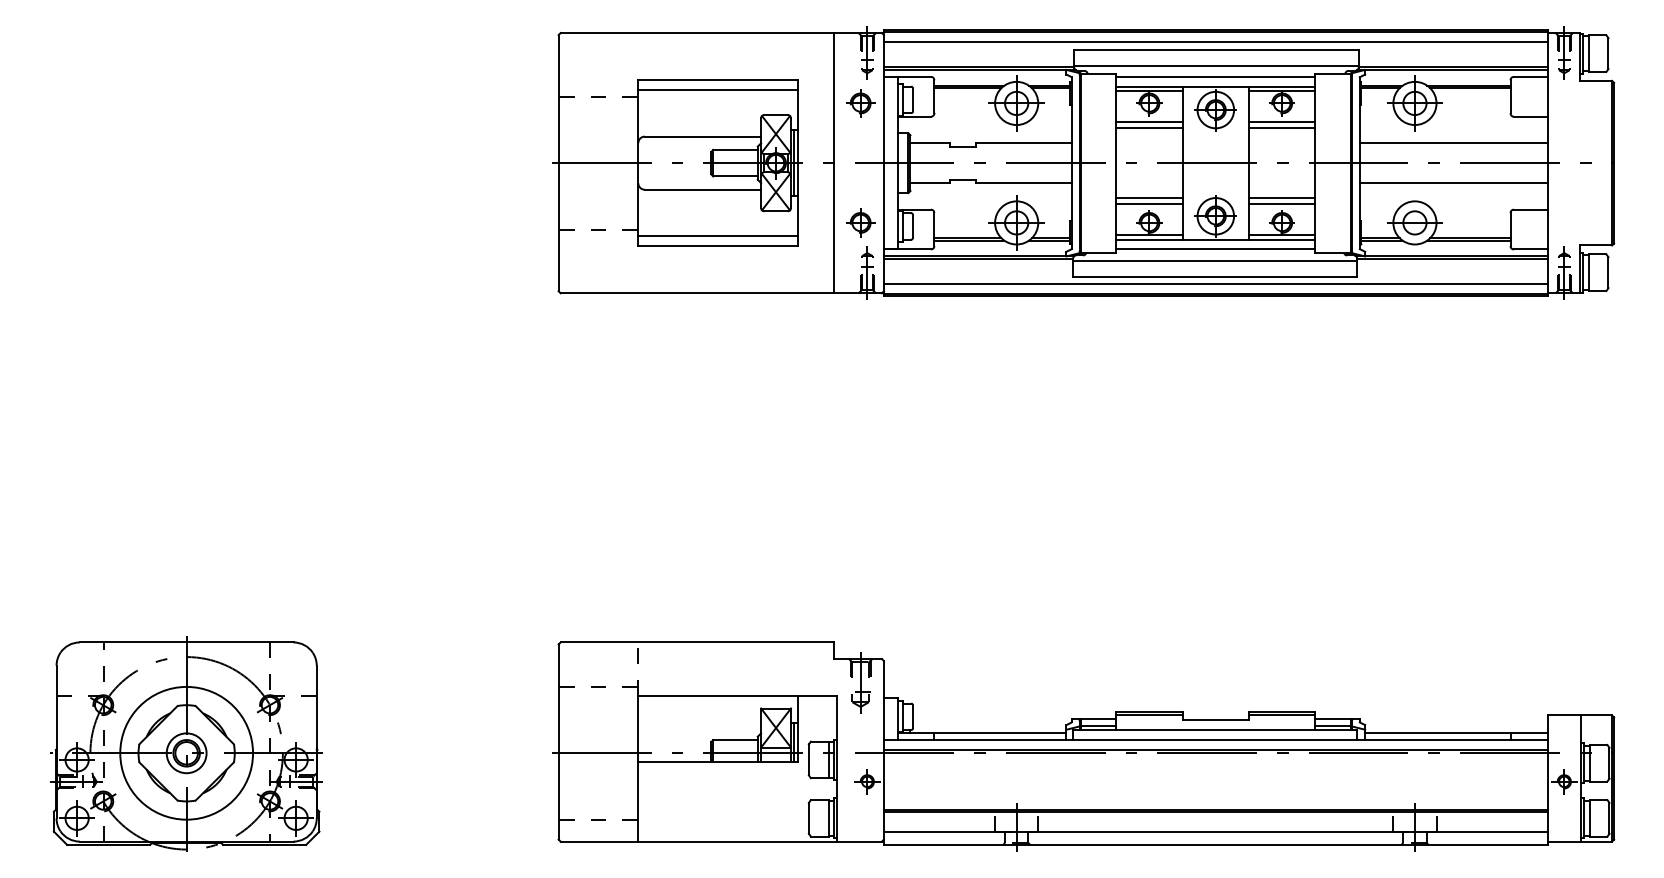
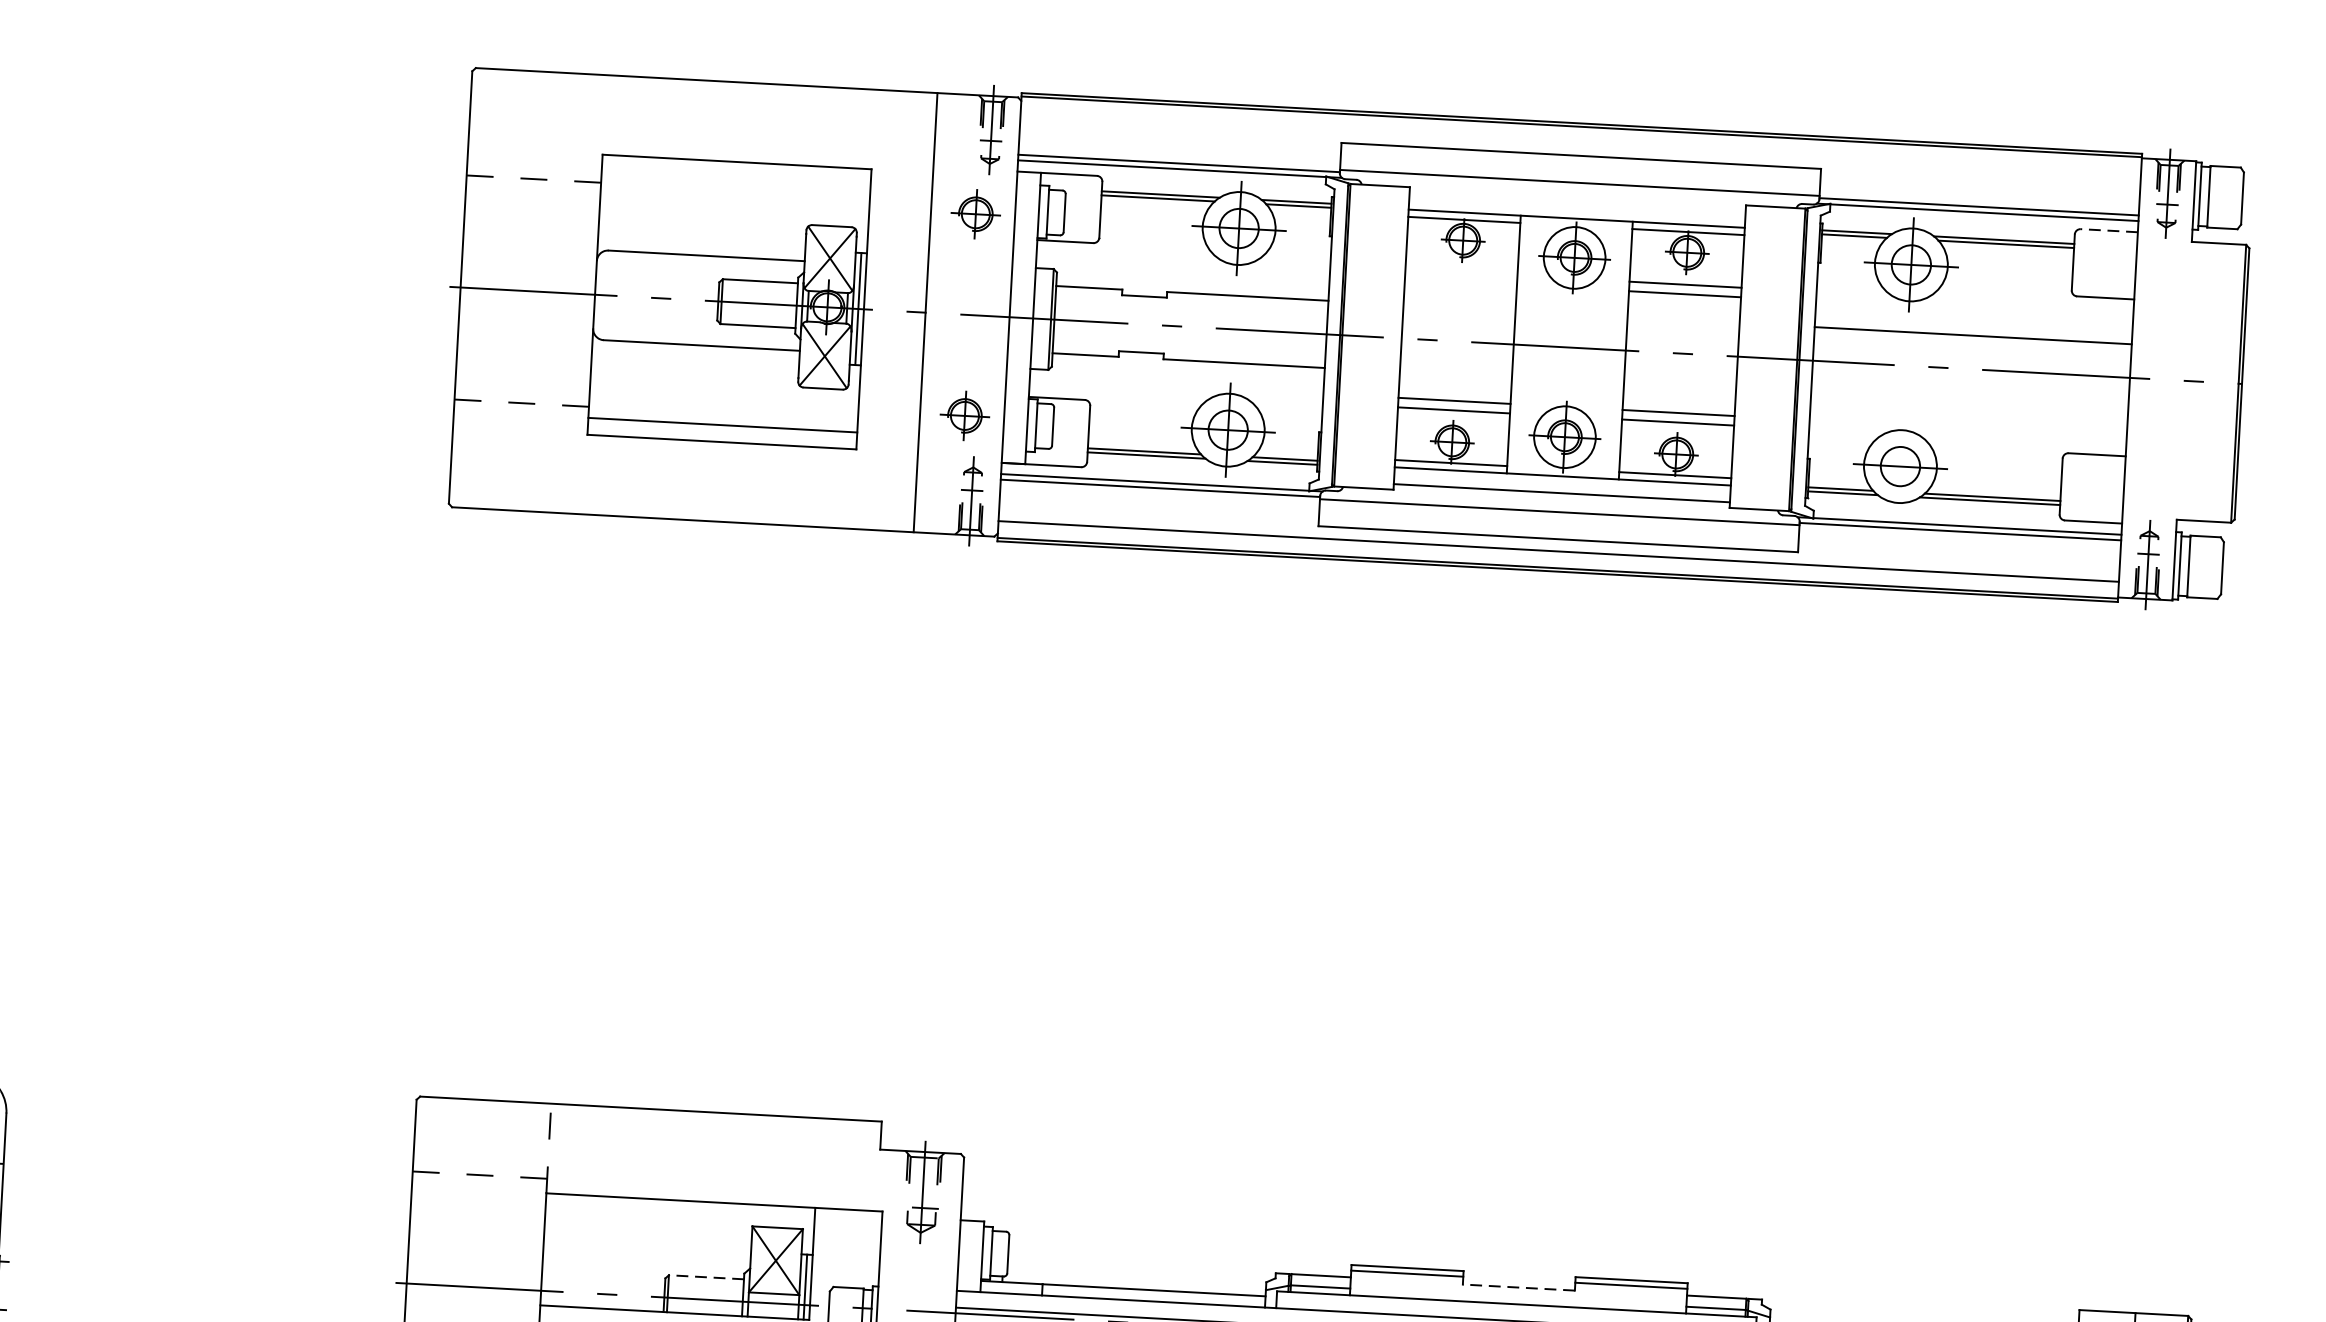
line: (1215, 42) -> (1580, 143), removed
line: (1215, 76) -> (1577, 201), removed
line: (1530, 76) -> (2108, 230), solid -> dashed
line: (717, 90) -> (735, 179), removed
line: (1149, 122) -> (1461, 272), removed
line: (1149, 128) -> (1461, 282), removed
line: (1453, 183) -> (1969, 403), removed
line: (1215, 720) -> (1518, 1288), solid -> dashed
line: (735, 740) -> (706, 1278), solid -> dashed

